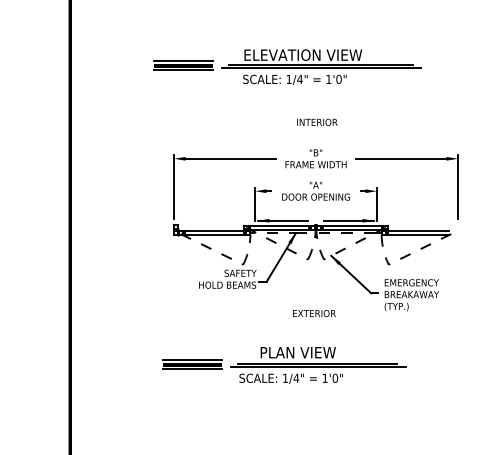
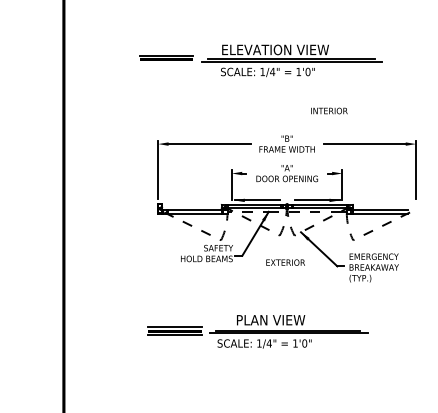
line: (183, 70) -> (166, 63), removed
text: (317, 121) -> (329, 110), moved
text: (314, 313) -> (285, 262), moved

